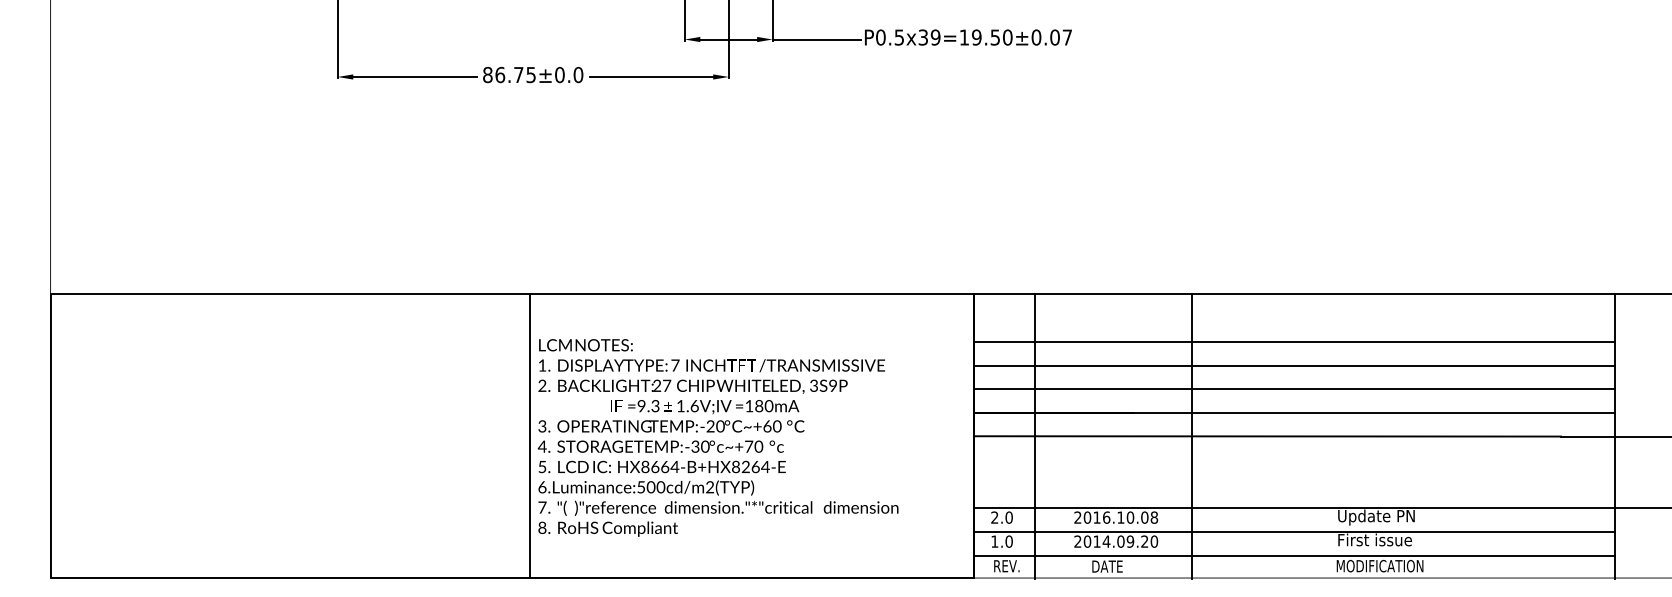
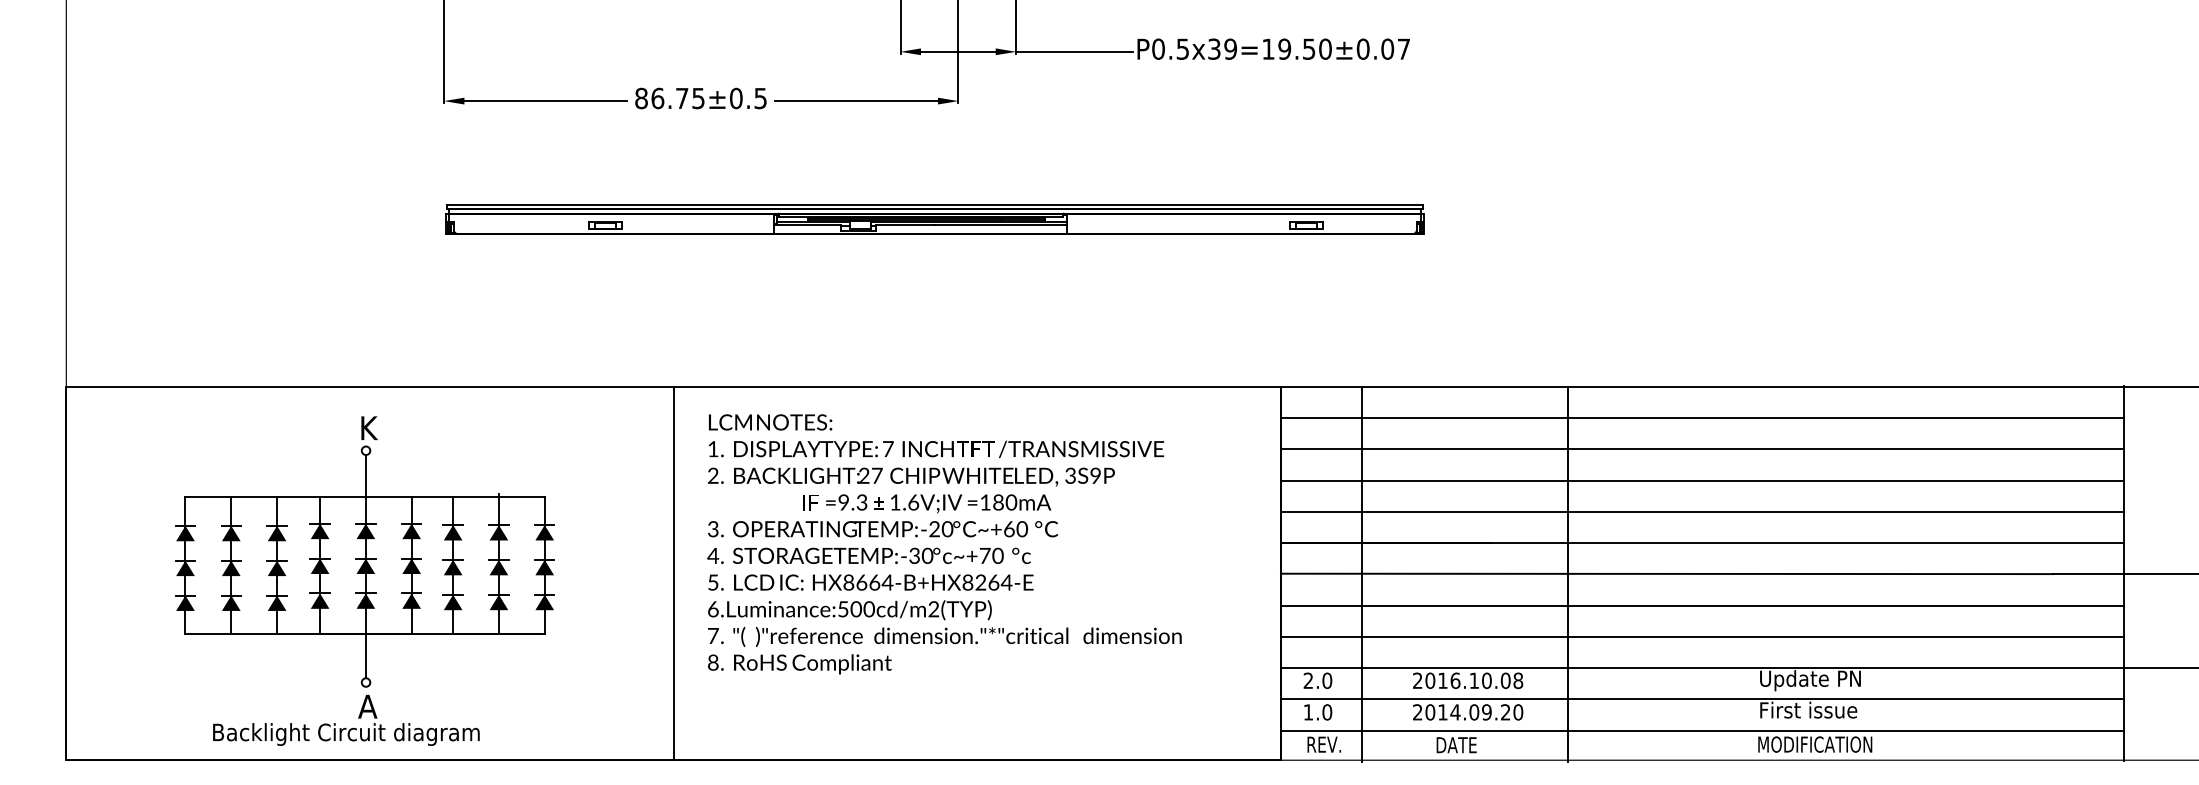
text: (578, 74) -> (760, 97), 86.75±0.0 -> 86.75±0.5
part: (711, 166) -> (935, 218), added
line: (1294, 318) -> (1702, 418), added
line: (530, 436) -> (673, 574), moved
text: (717, 437) -> (943, 543), moved
part: (277, 441) -> (364, 580), added
line: (1294, 460) -> (1702, 605), added
line: (1294, 484) -> (1702, 637), added

